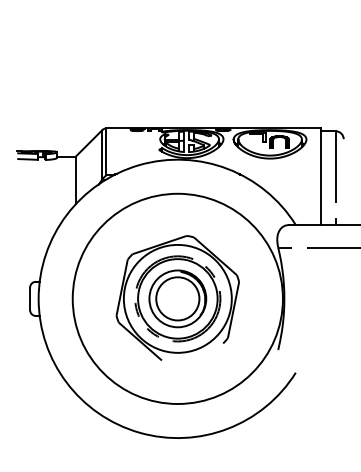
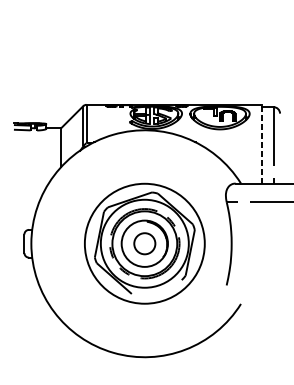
line: (321, 176) -> (261, 143), solid -> dashed
circle: (177, 298) -> (144, 243), size x0.6
circle: (177, 298) -> (144, 243), size x0.7

